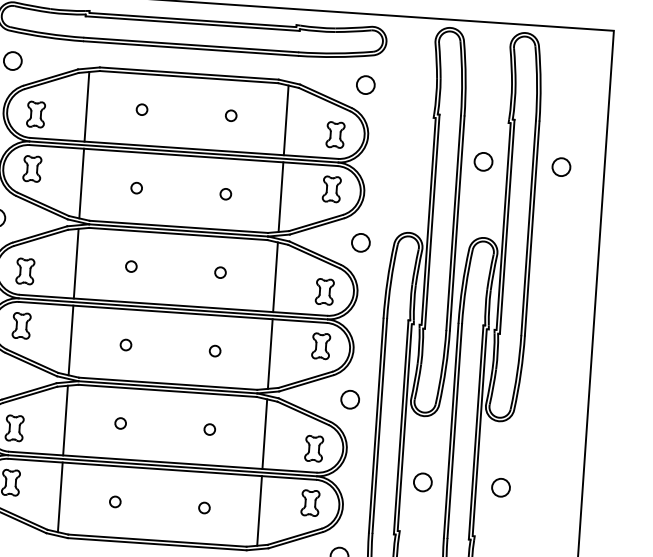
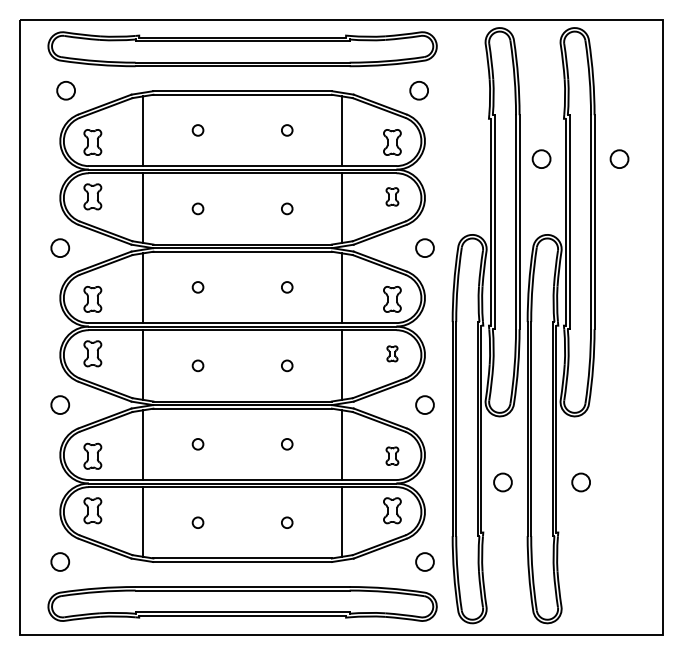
part: (331, 189) -> (392, 196), size x0.7
part: (321, 345) -> (392, 353), size x0.6
part: (314, 447) -> (392, 455), size x0.7

